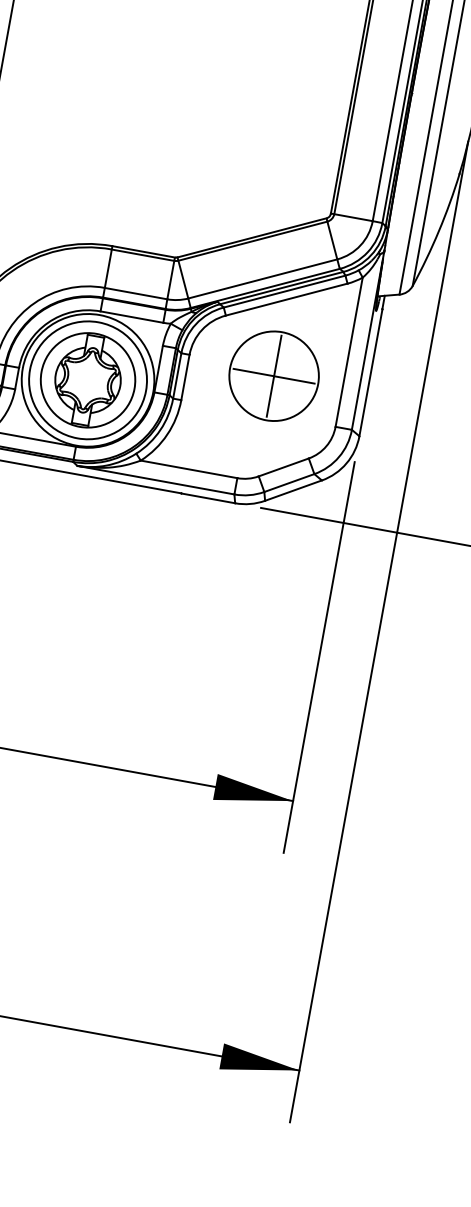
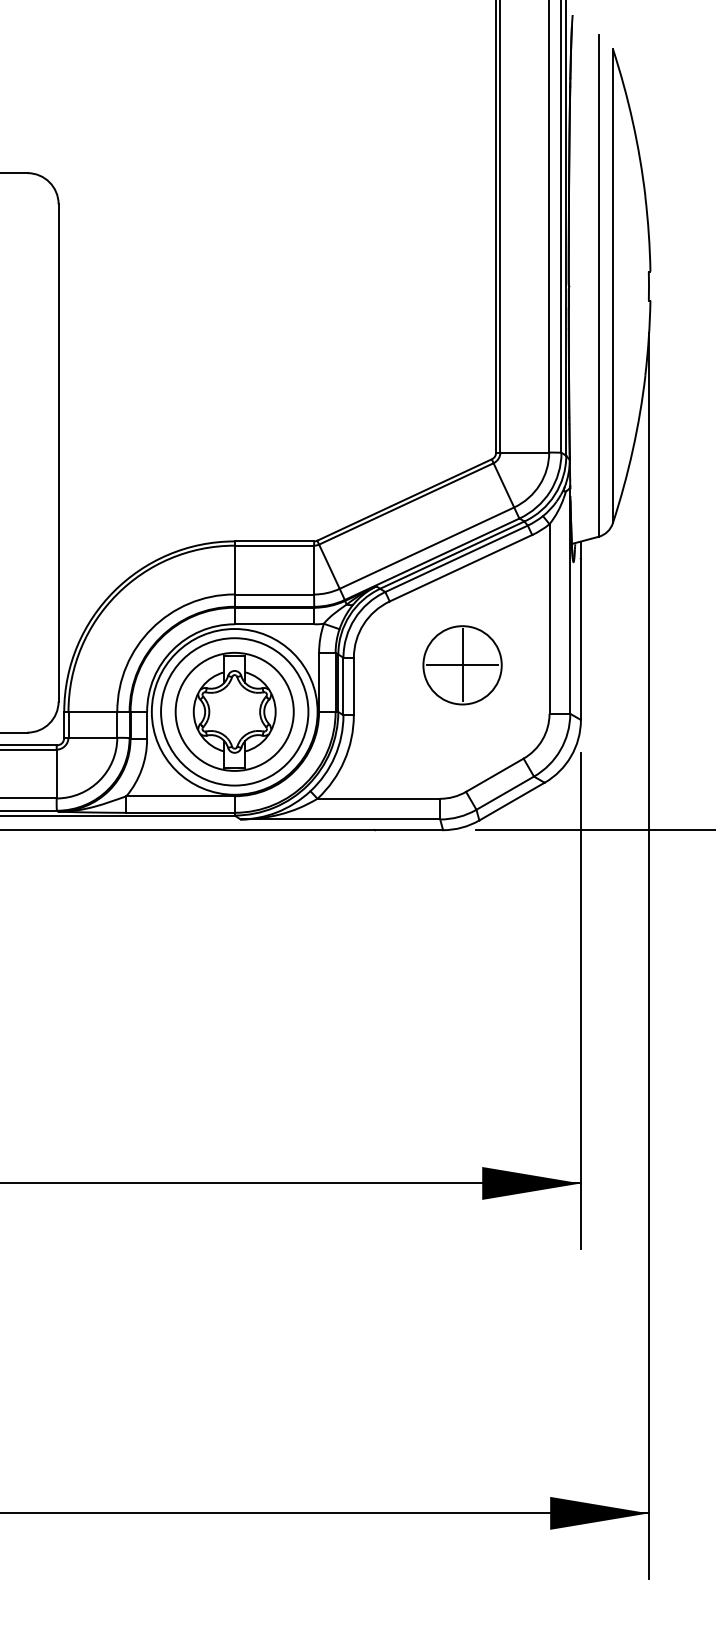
part: (273, 376) -> (462, 665), size x0.7

